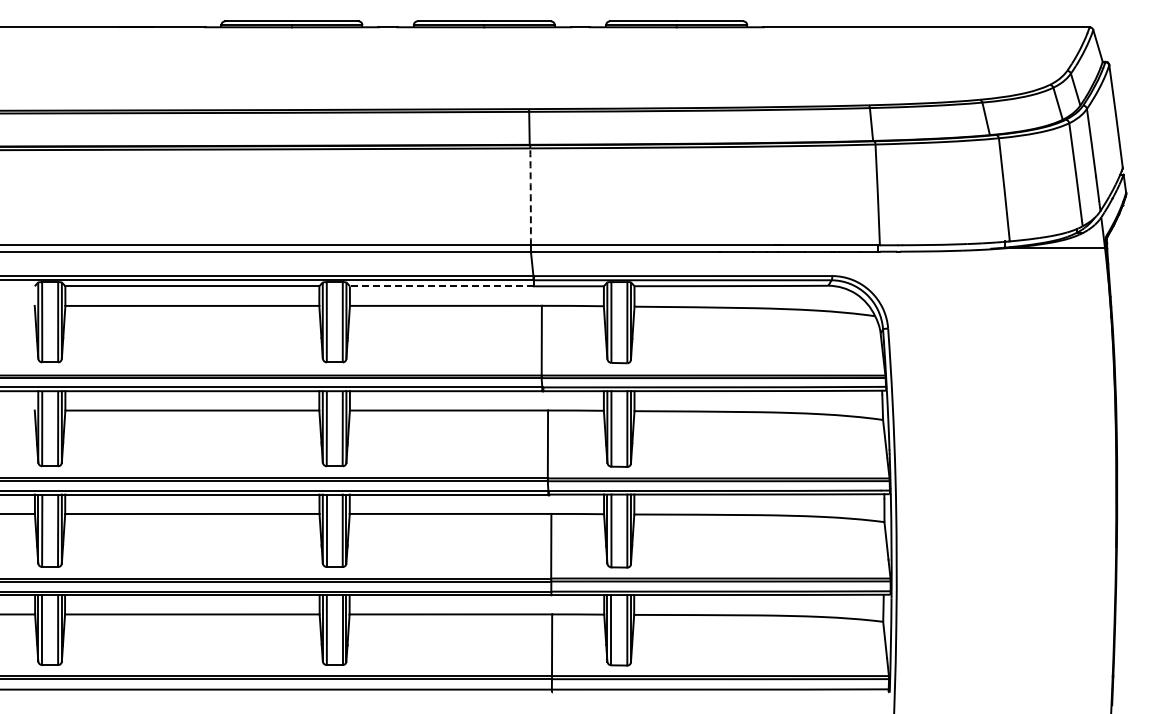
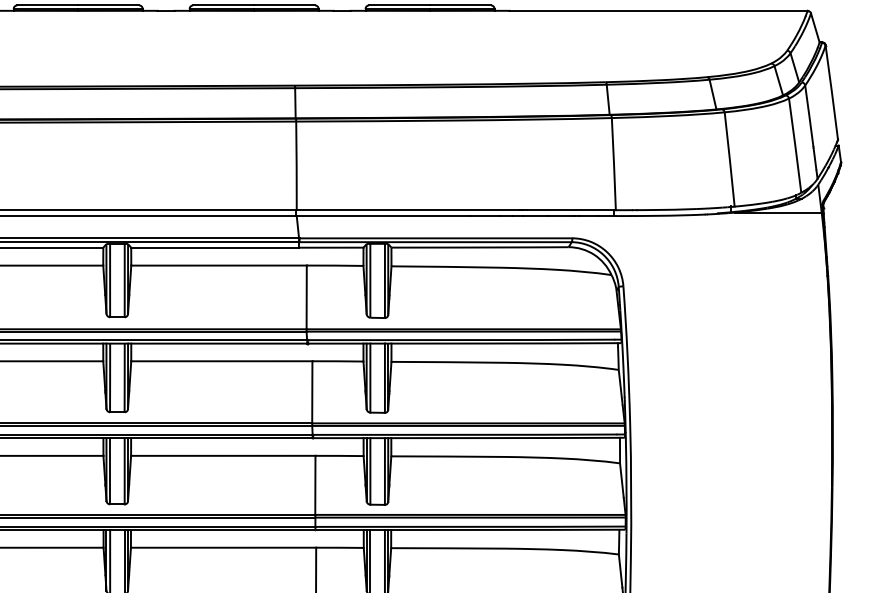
arc: (530, 196) -> (296, 165), dashed -> solid
line: (441, 286) -> (214, 247), dashed -> solid

